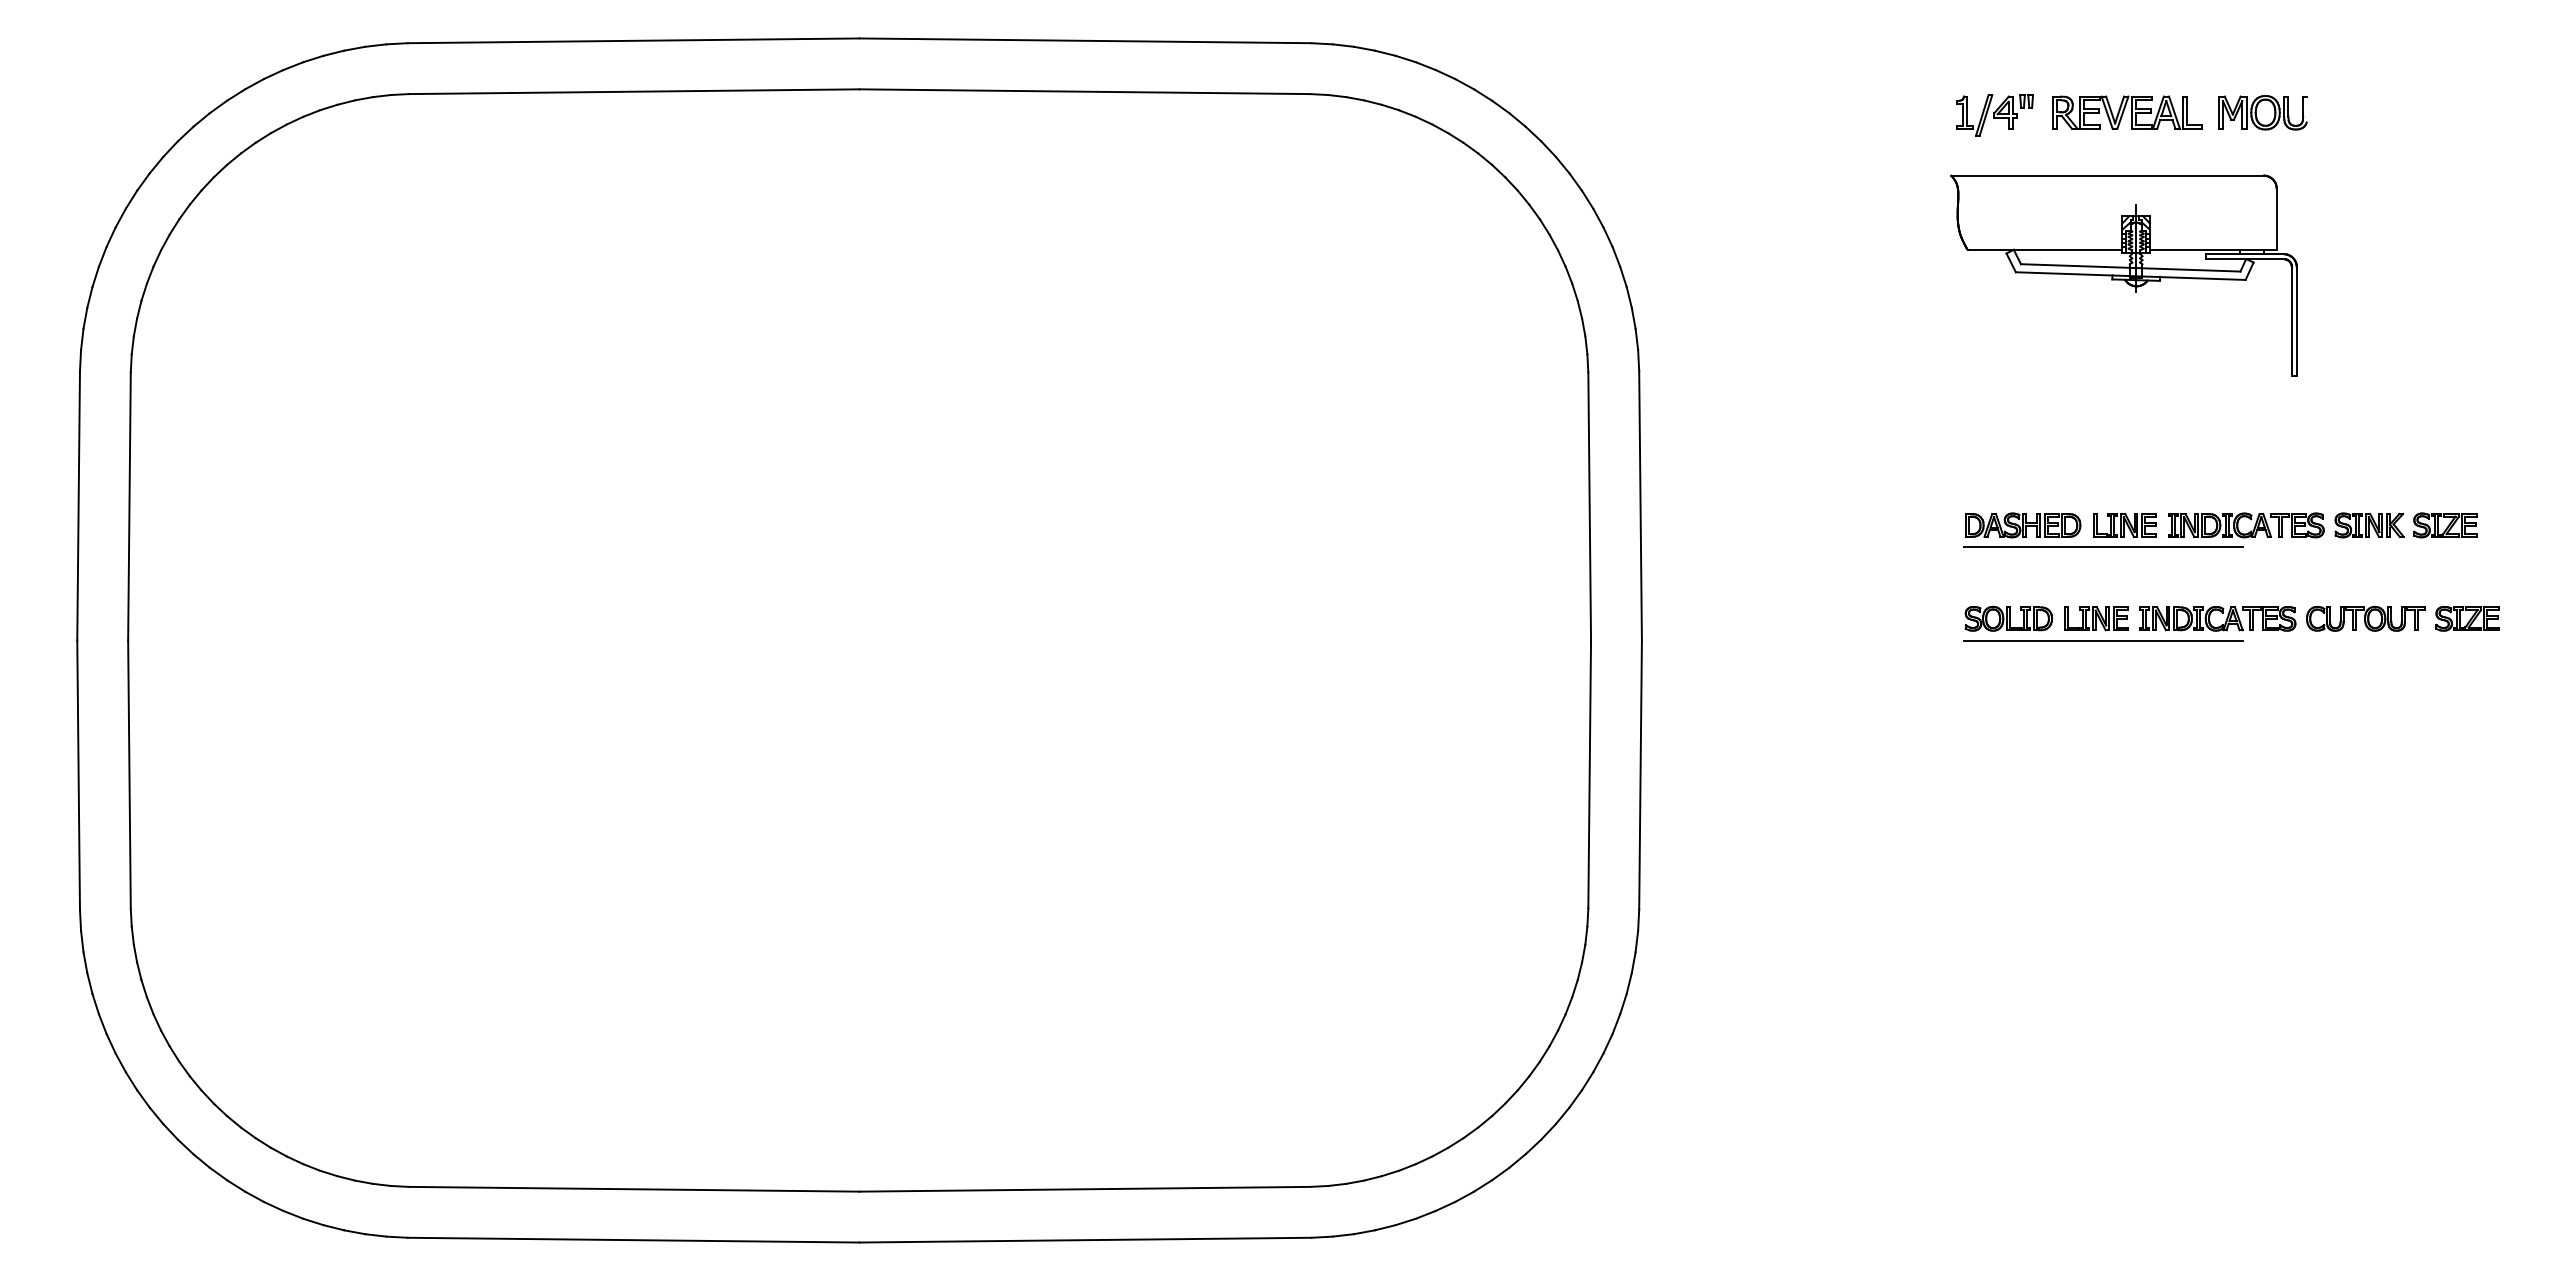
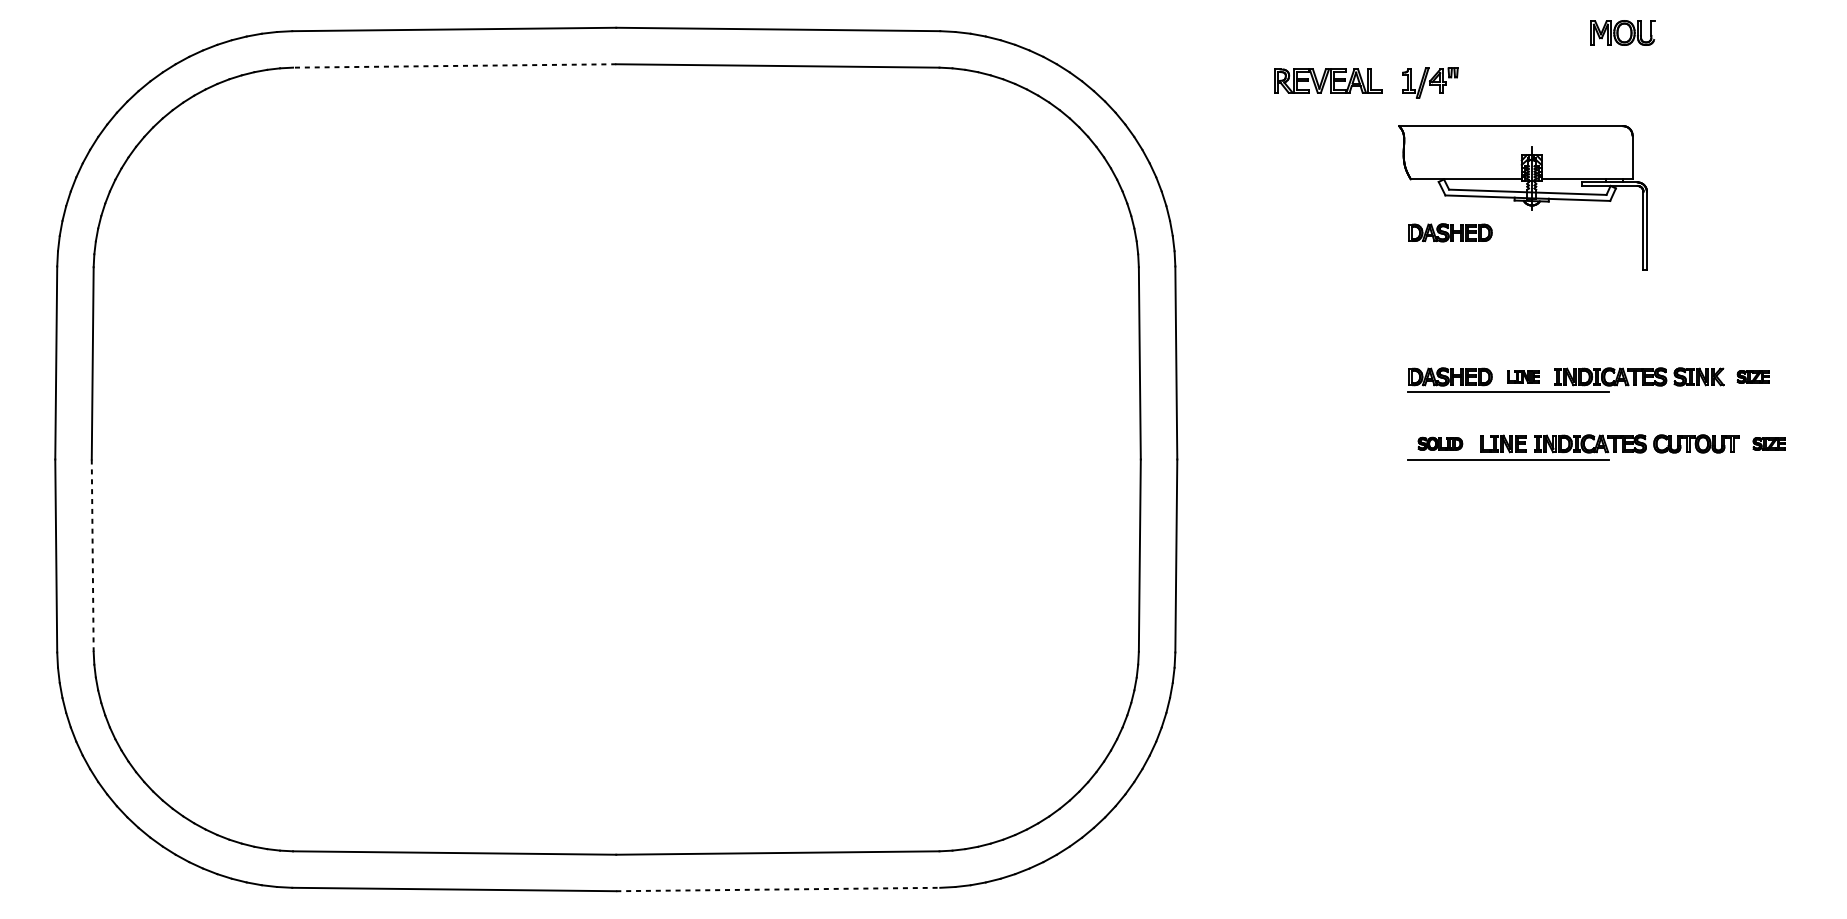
line: (633, 91) -> (454, 65), solid -> dashed
part: (2127, 112) -> (1328, 80), moved
part: (2262, 112) -> (1622, 32), moved
part: (2023, 324) -> (1450, 232), added
part: (2124, 525) -> (1523, 377), size x0.7
part: (2445, 525) -> (1753, 377), size x0.7
part: (2008, 618) -> (1440, 443), size x0.7
part: (2467, 618) -> (1769, 443), size x0.7
line: (129, 775) -> (92, 556), solid -> dashed
line: (1085, 1240) -> (778, 889), solid -> dashed

